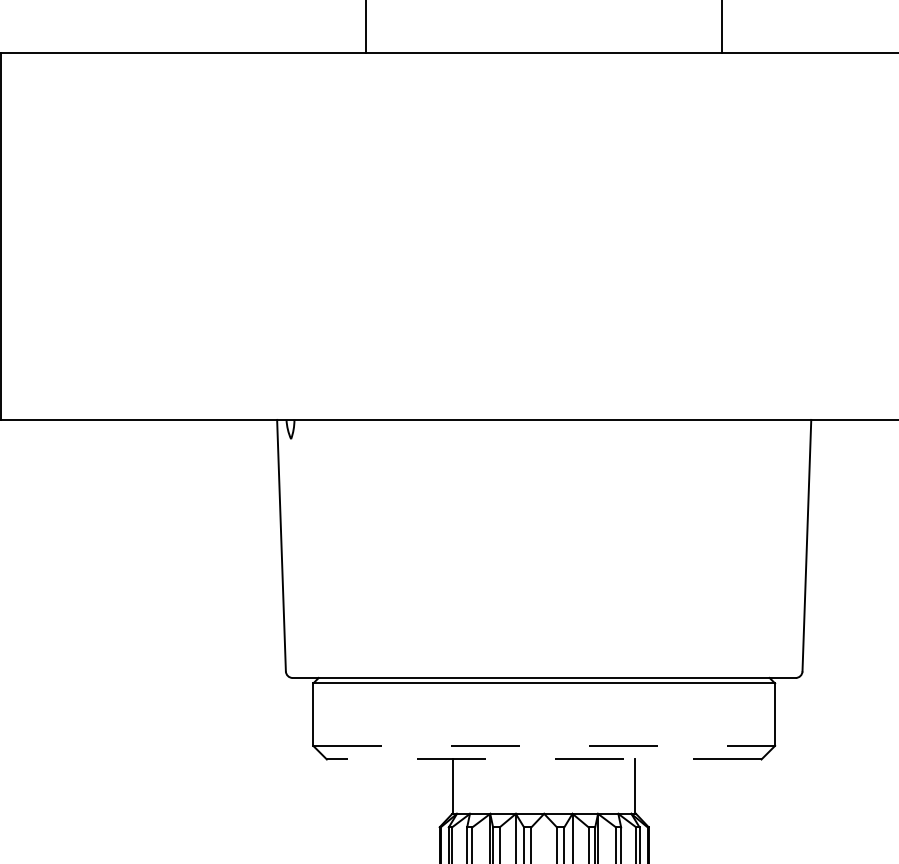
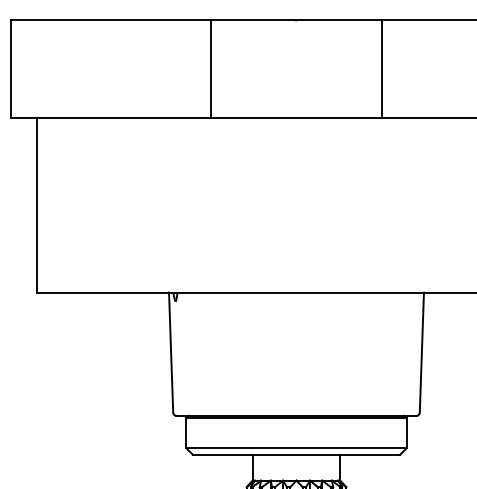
line: (546, 746) -> (297, 448), dashed -> solid
line: (544, 759) -> (296, 454), dashed -> solid

